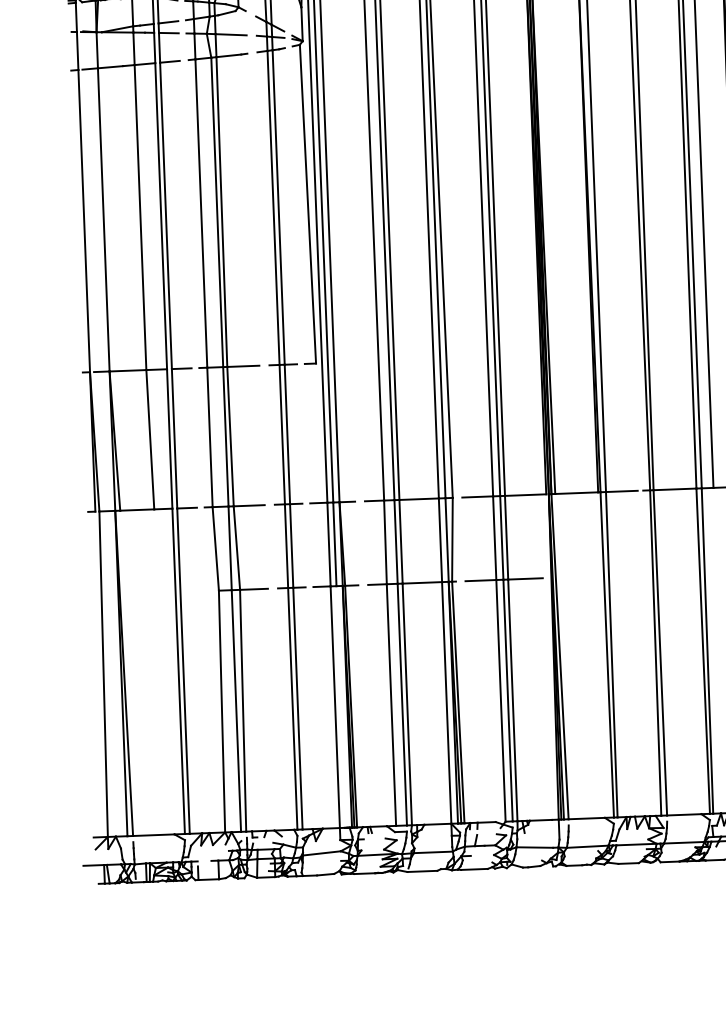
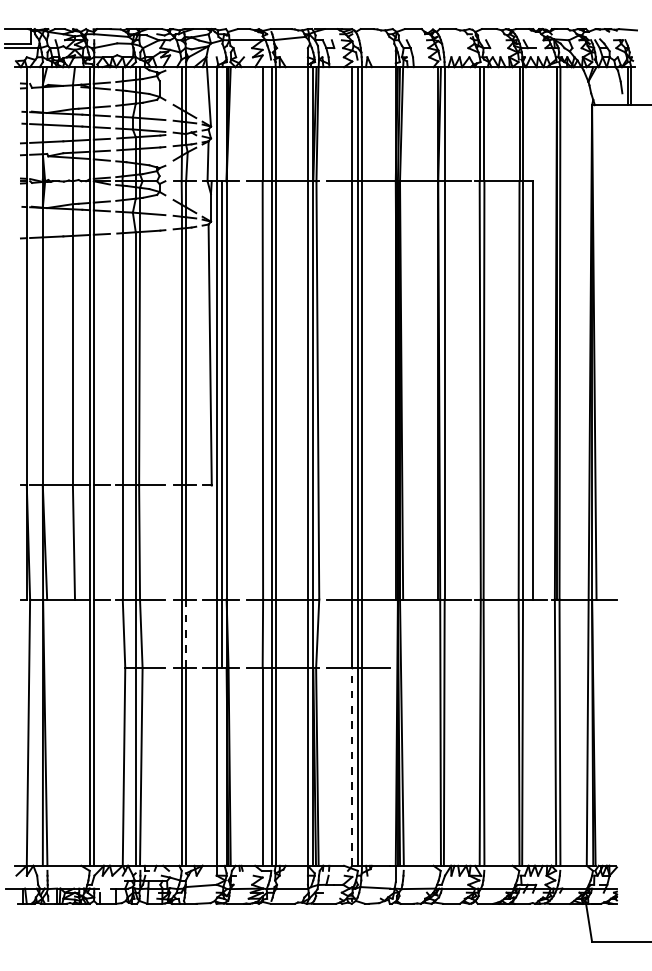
line: (292, 545) -> (186, 633), solid -> dashed
line: (501, 700) -> (352, 766), solid -> dashed

